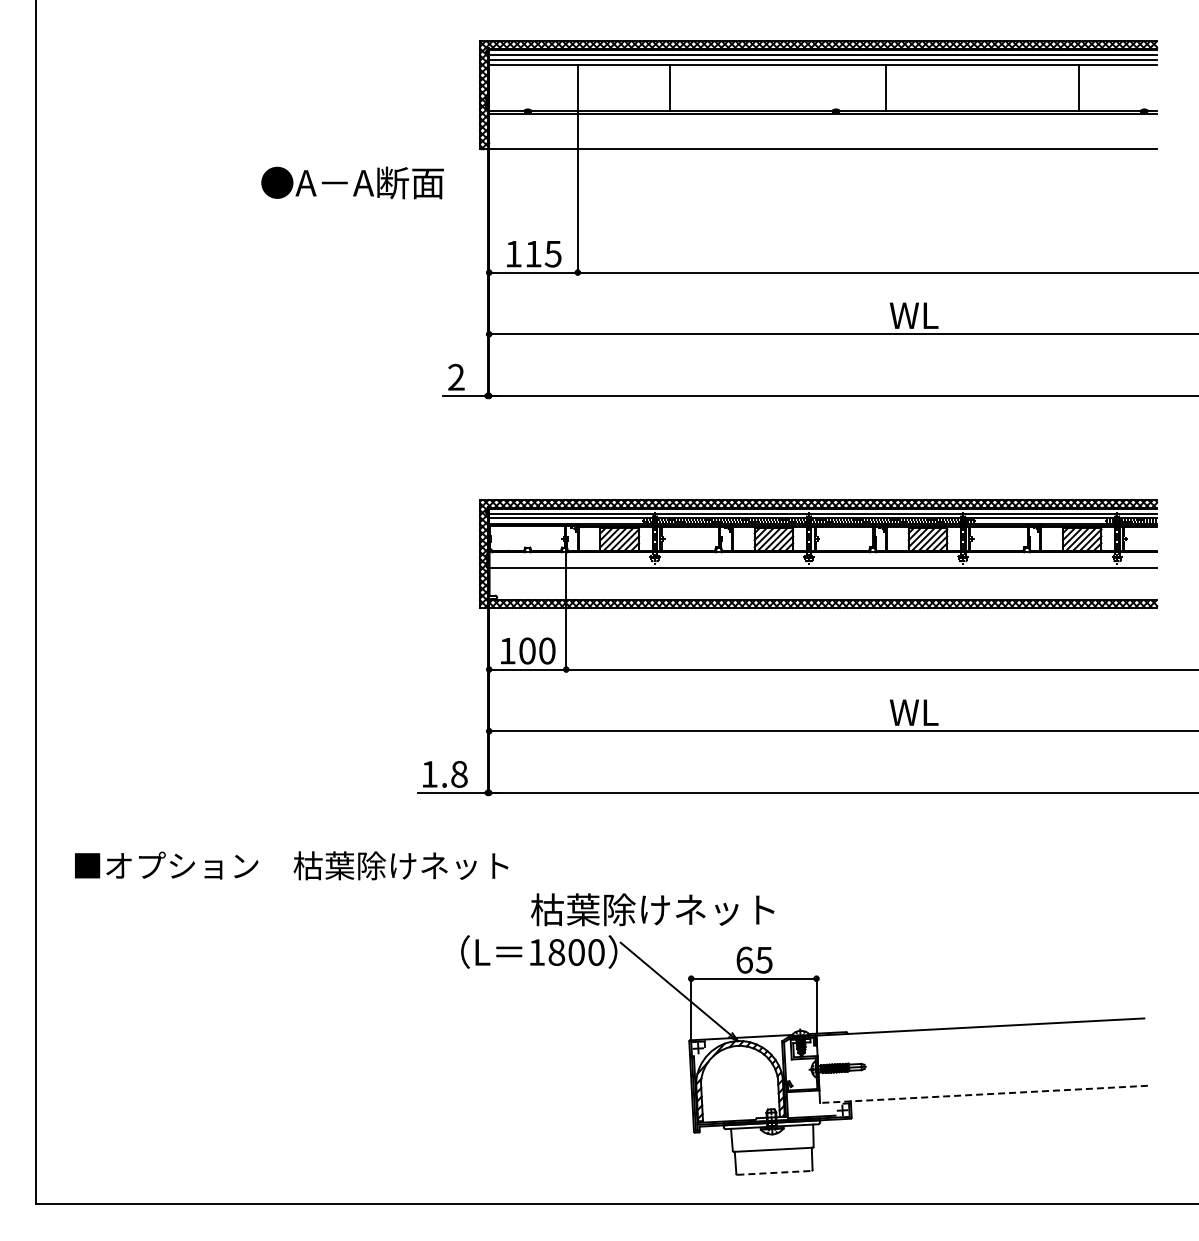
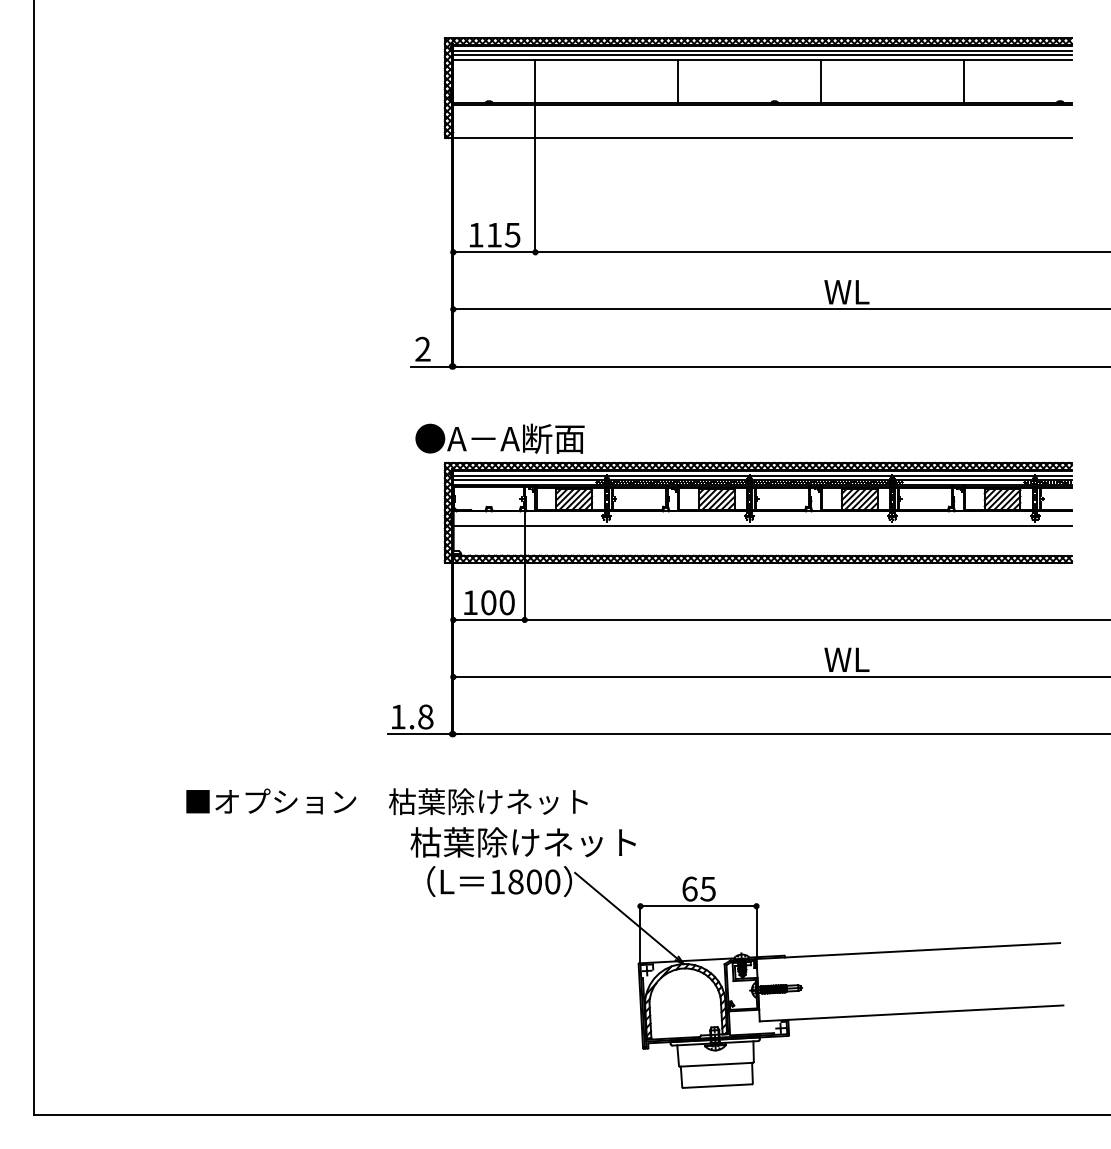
line: (669, 88) -> (677, 81), moved
line: (1079, 88) -> (963, 81), moved
text: (352, 182) -> (499, 438), moved
text: (291, 865) -> (386, 801), moved
text: (652, 909) -> (523, 842), moved
line: (983, 1094) -> (911, 1013), dashed -> solid
line: (775, 1172) -> (718, 1085), dashed -> solid

